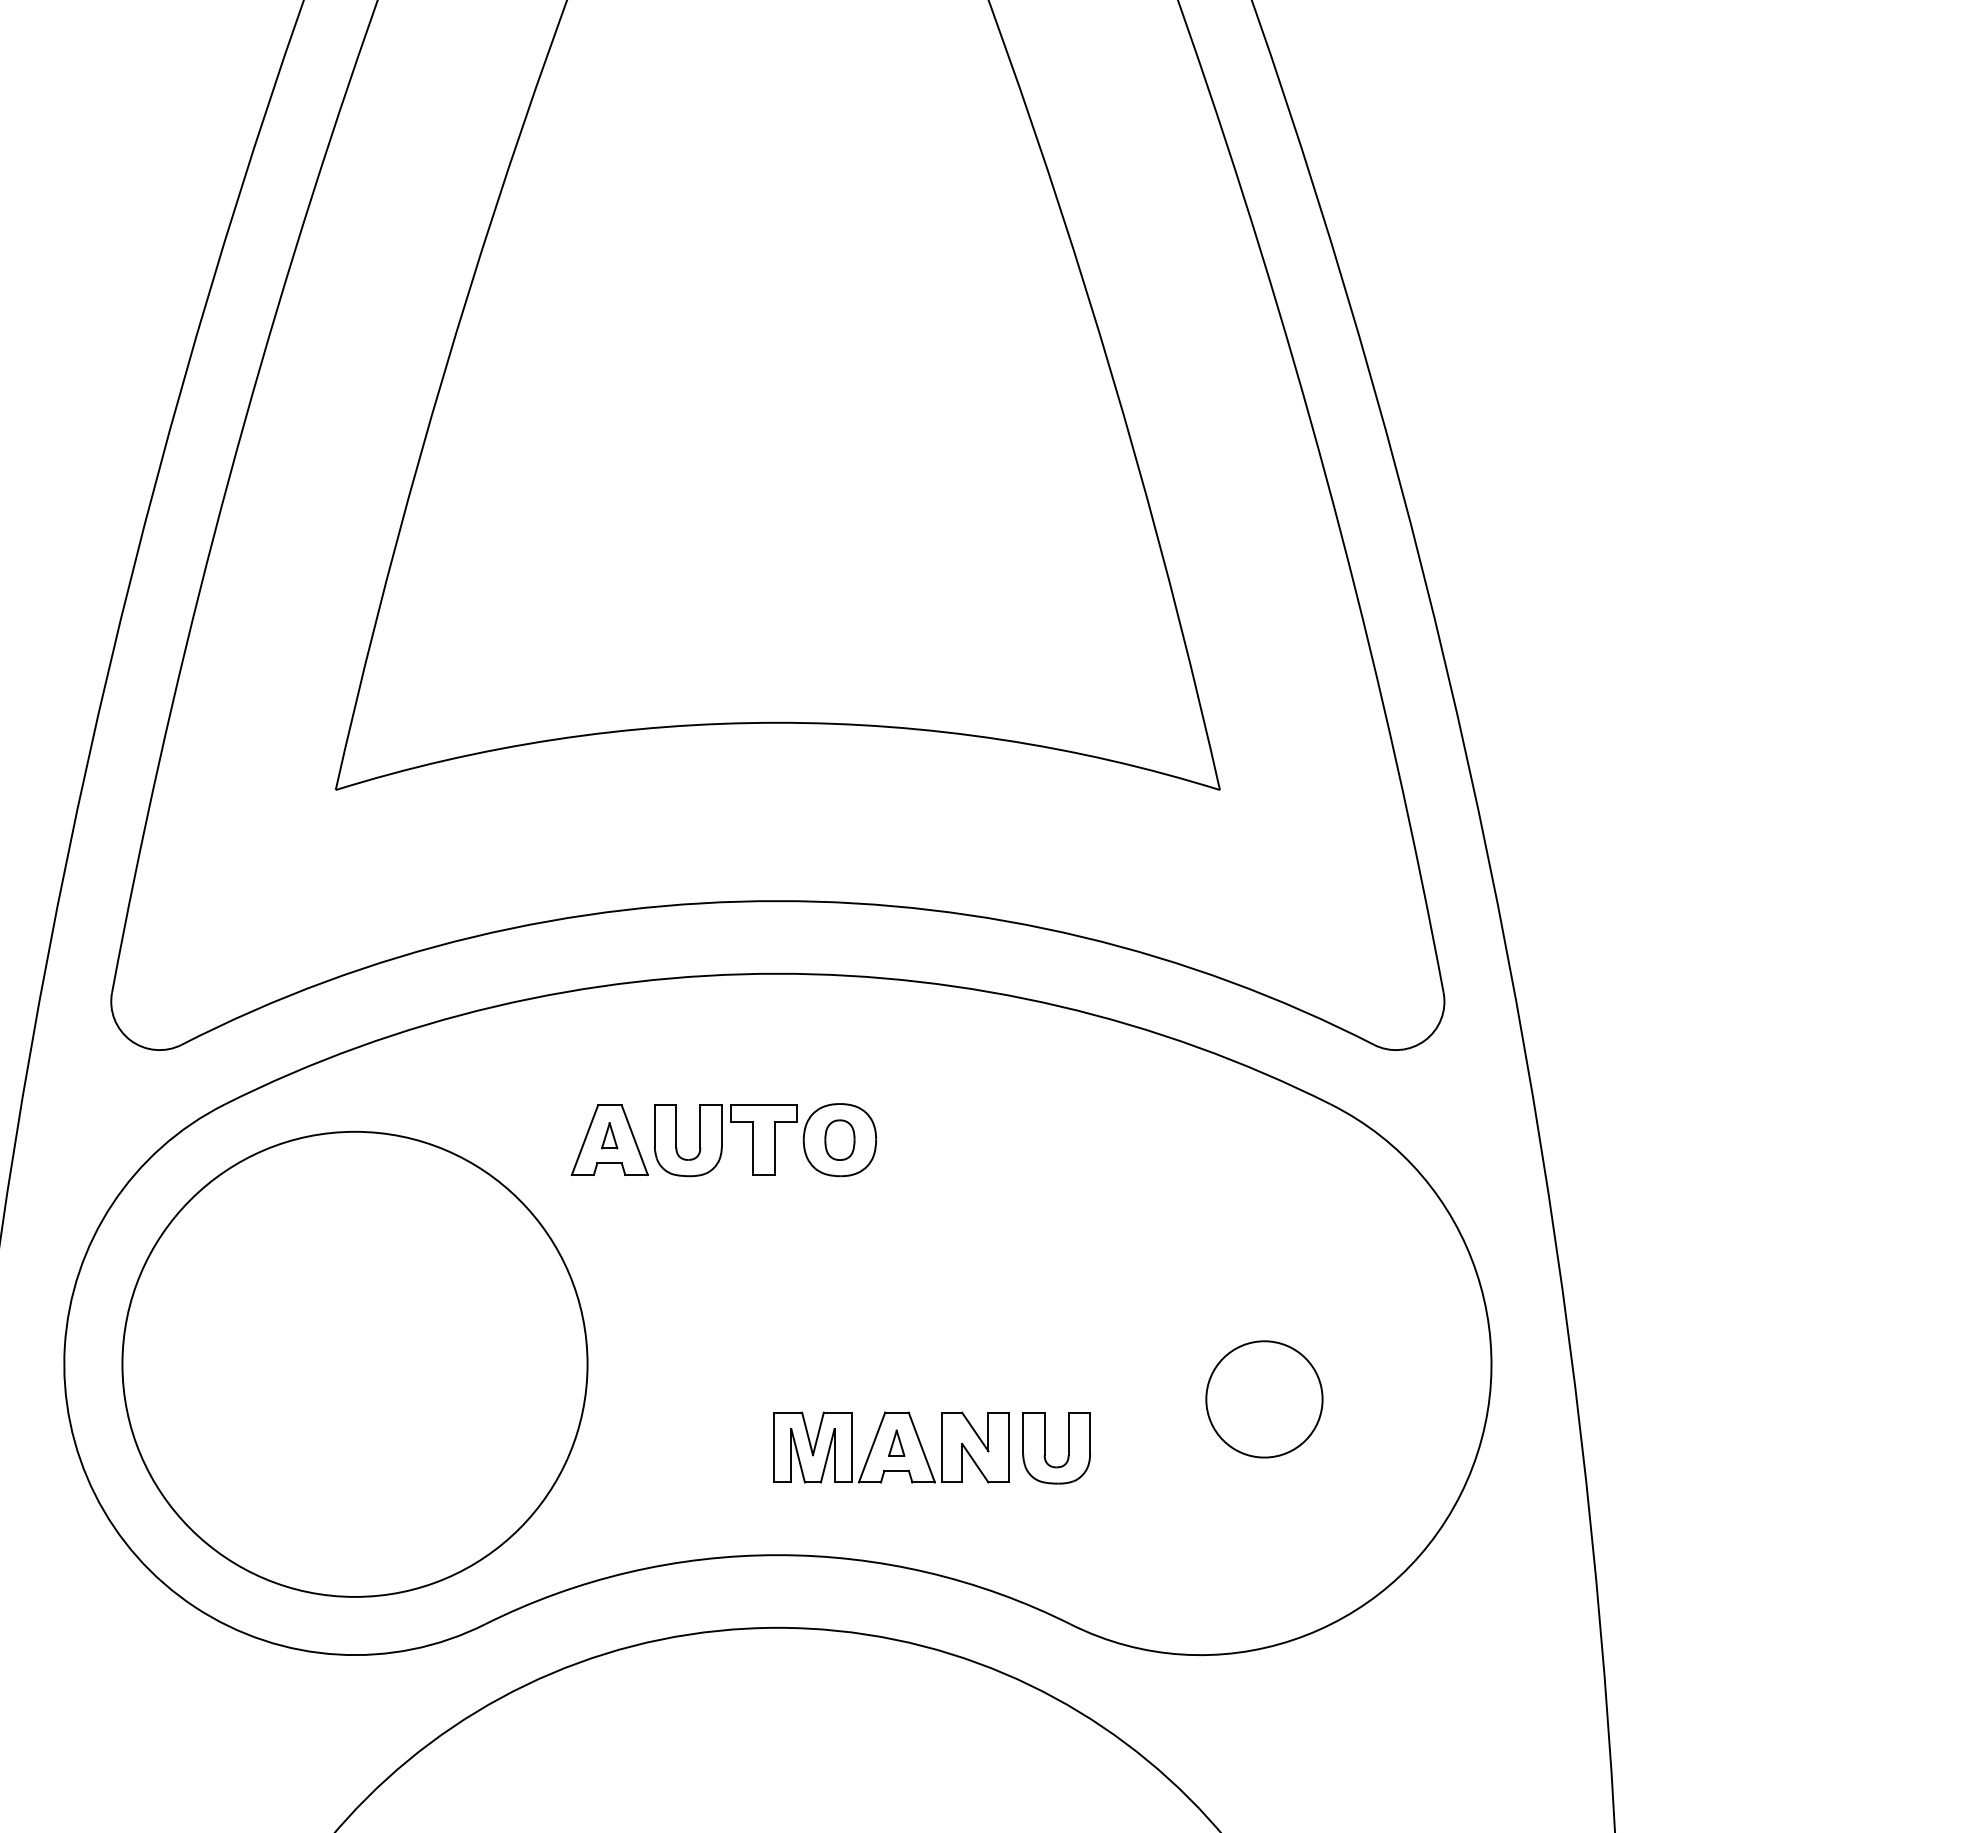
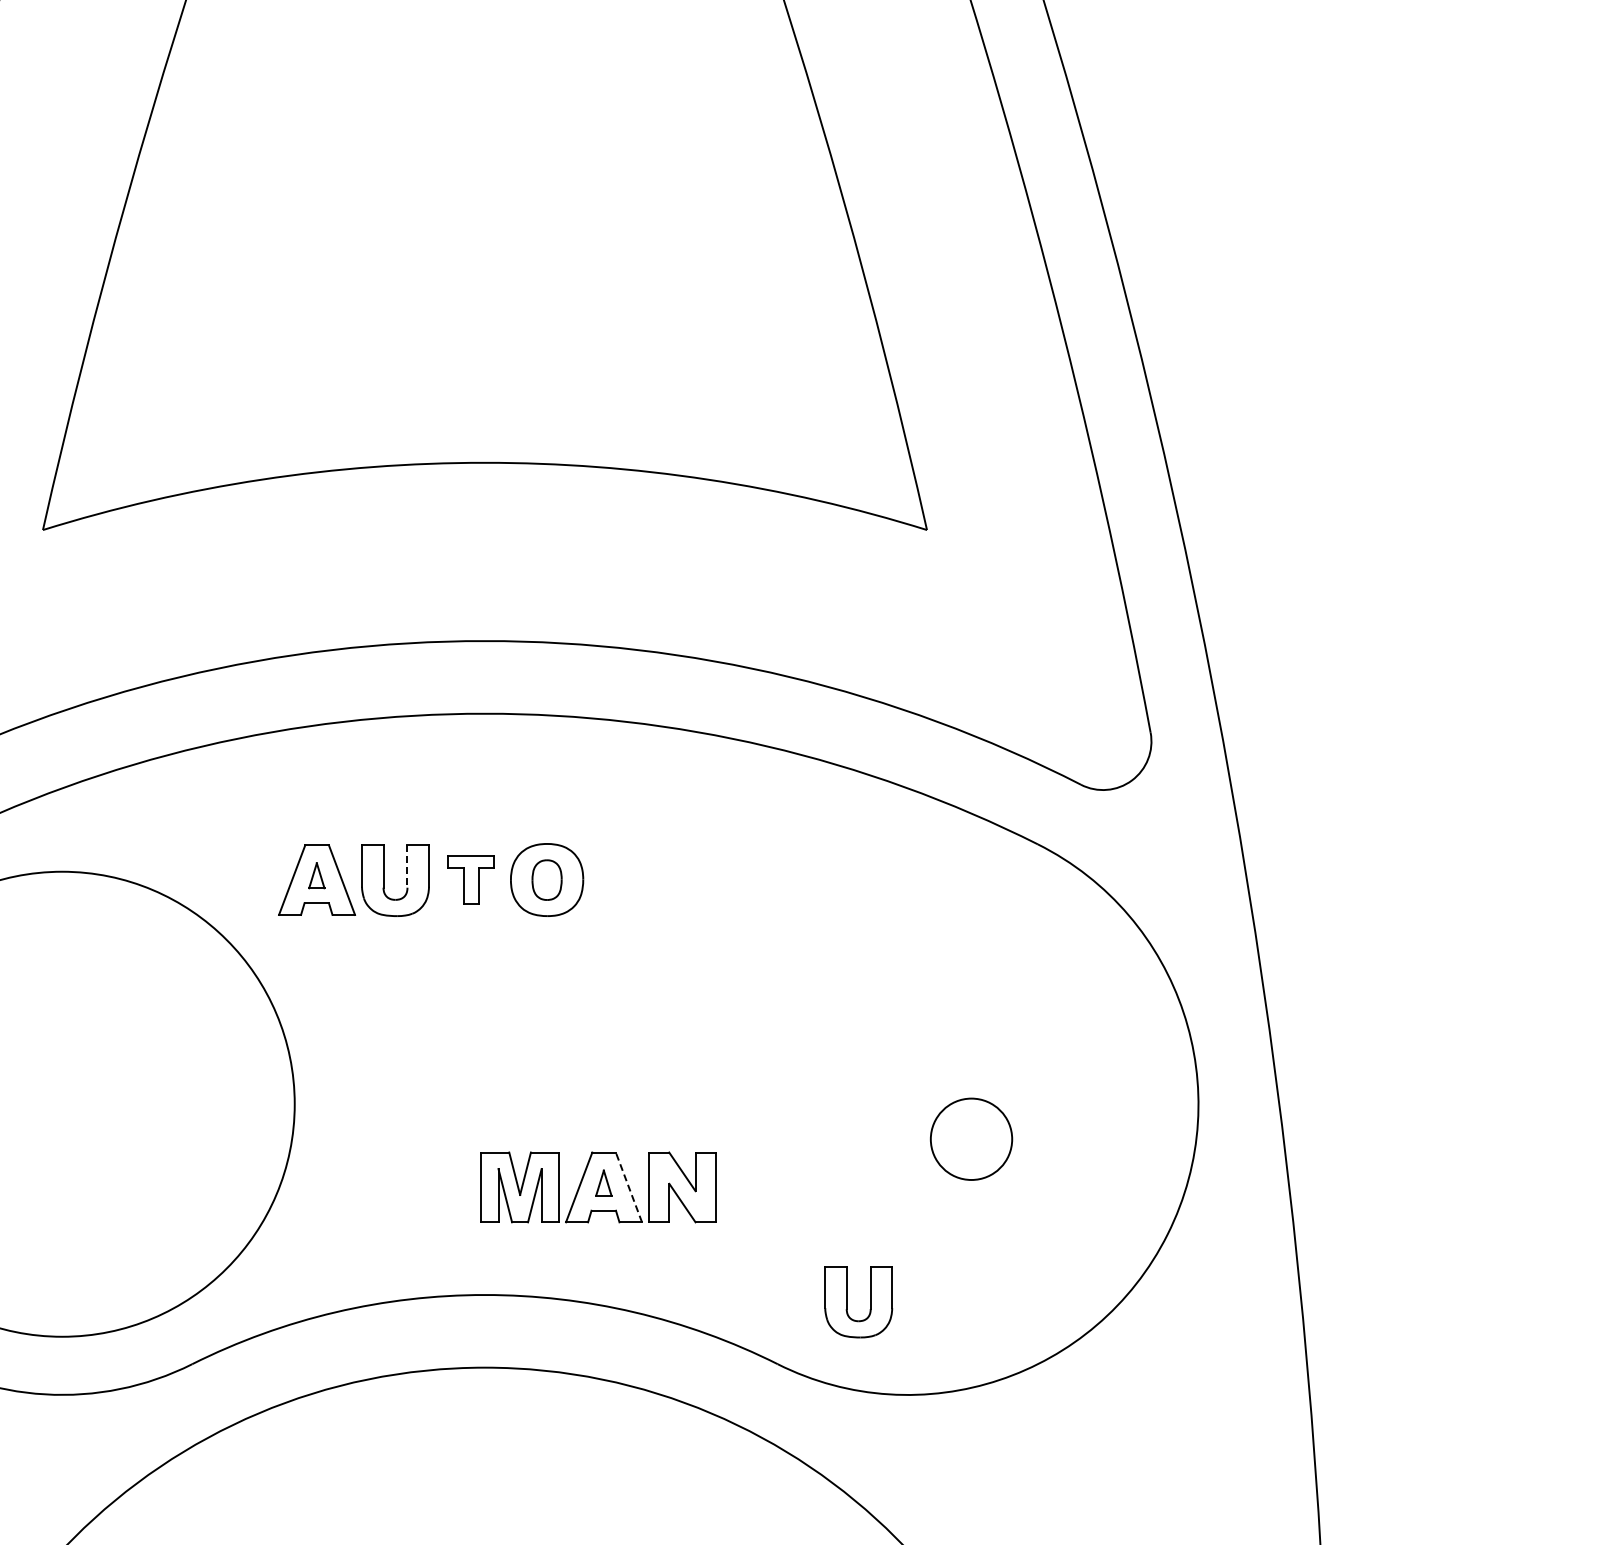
line: (700, 1127) -> (407, 867), solid -> dashed
part: (763, 1139) -> (470, 879), size x0.7
circle: (1264, 1399) -> (971, 1139), size x0.7
line: (921, 1447) -> (628, 1187), solid -> dashed
part: (1045, 1448) -> (847, 1302), moved

